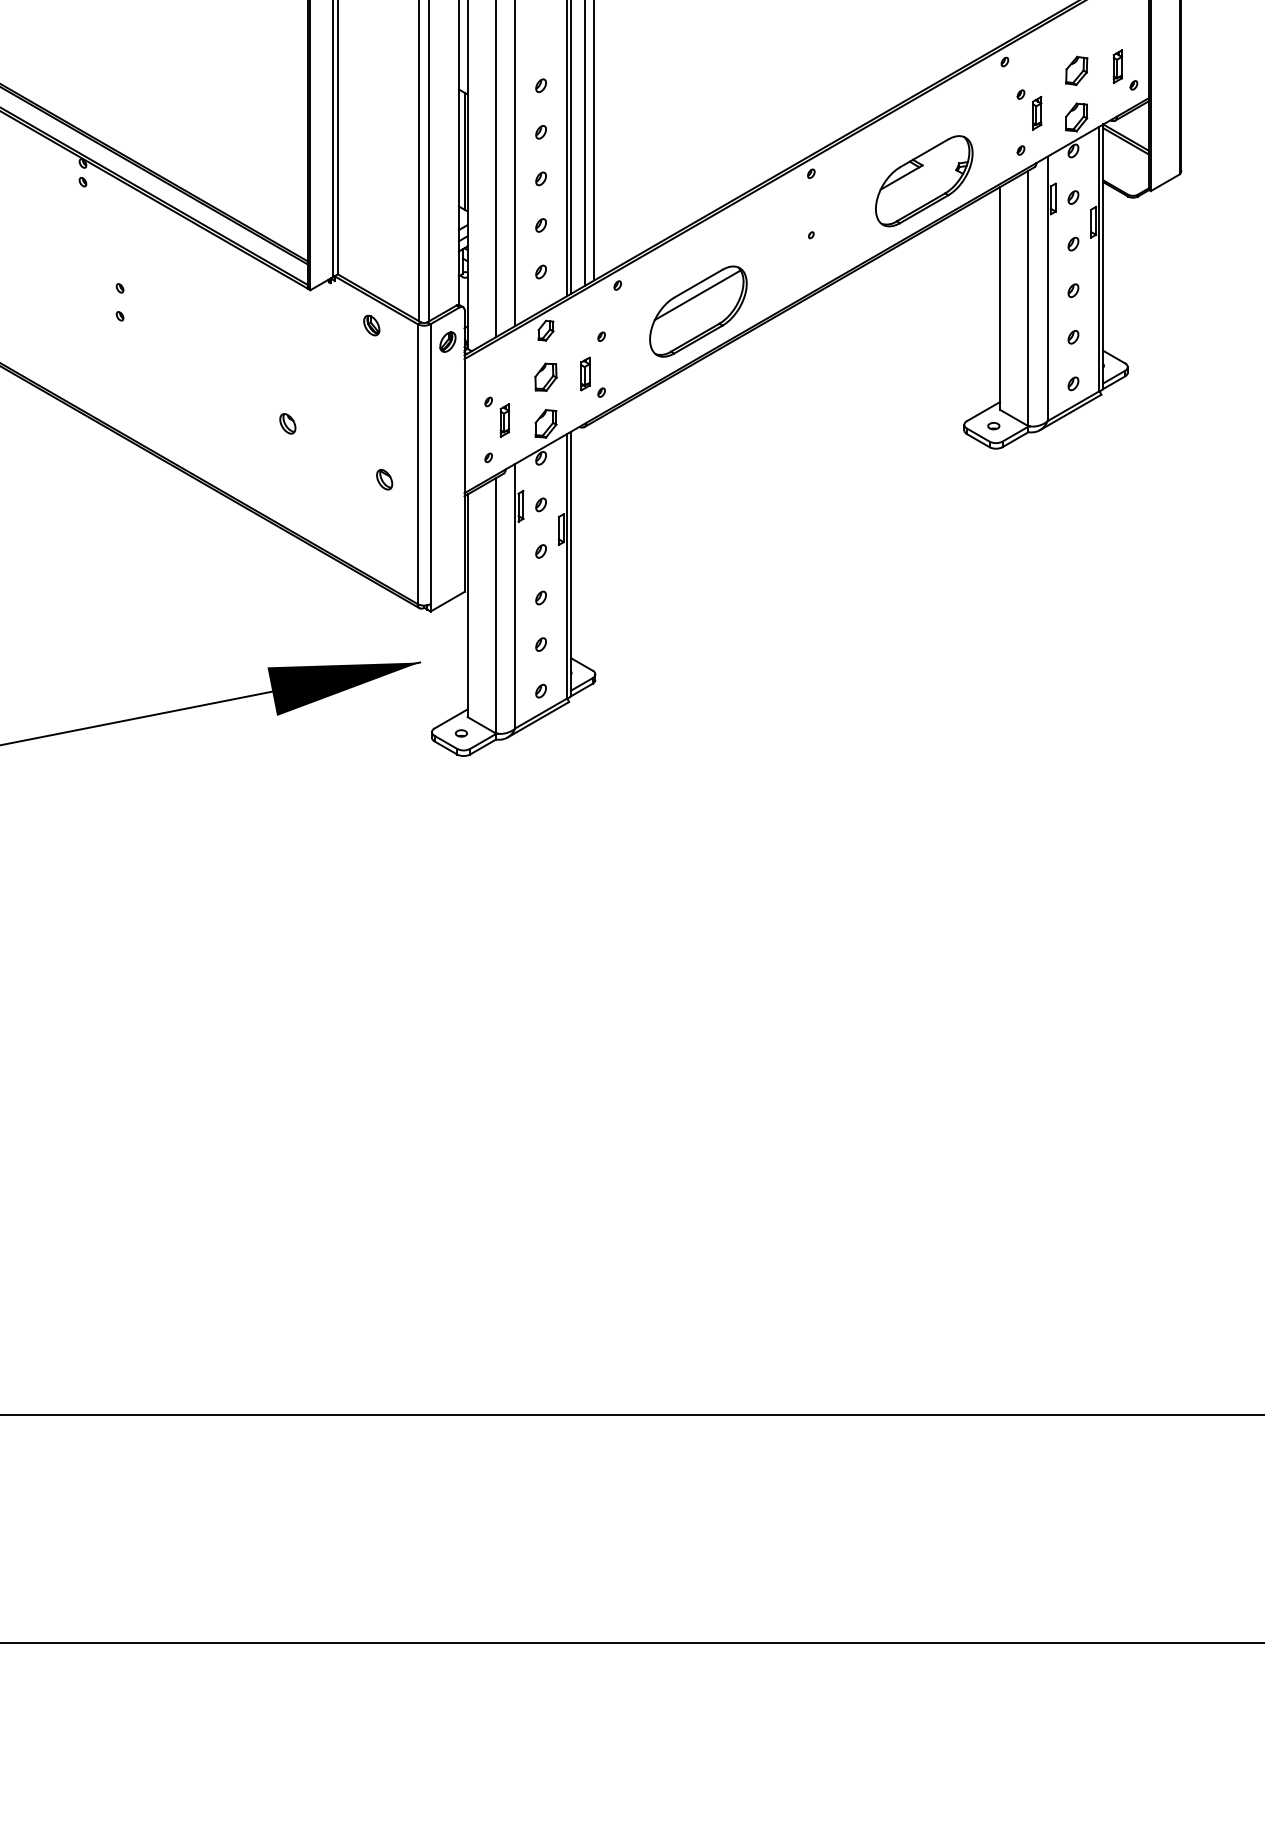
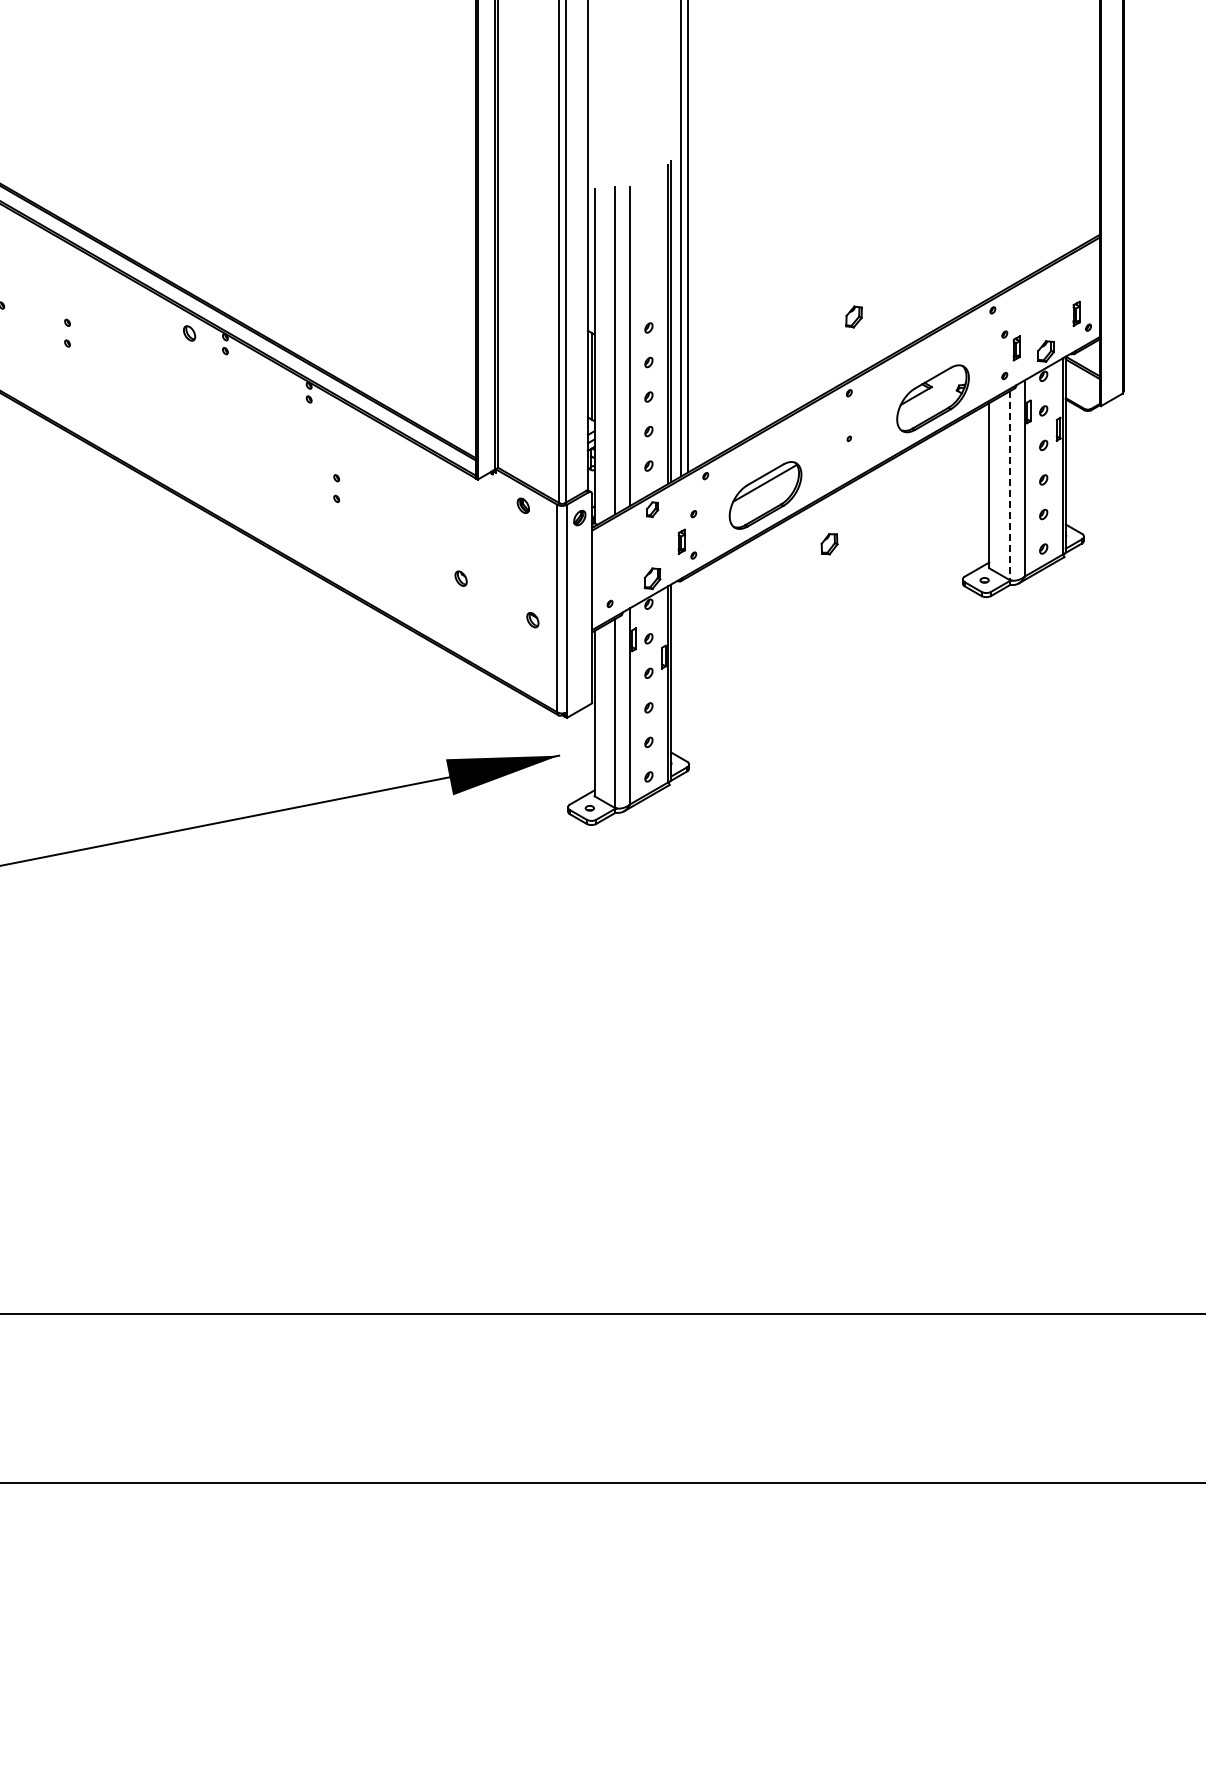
part: (1075, 70) -> (853, 316), moved
line: (1028, 298) -> (1010, 485), solid -> dashed
part: (545, 377) -> (829, 544), moved
part: (497, 416) -> (616, 573), removed

